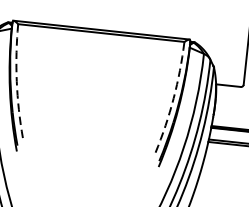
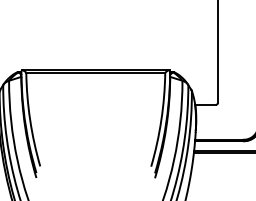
arc: (17, 80) -> (30, 119), dashed -> solid
arc: (173, 98) -> (161, 120), dashed -> solid

